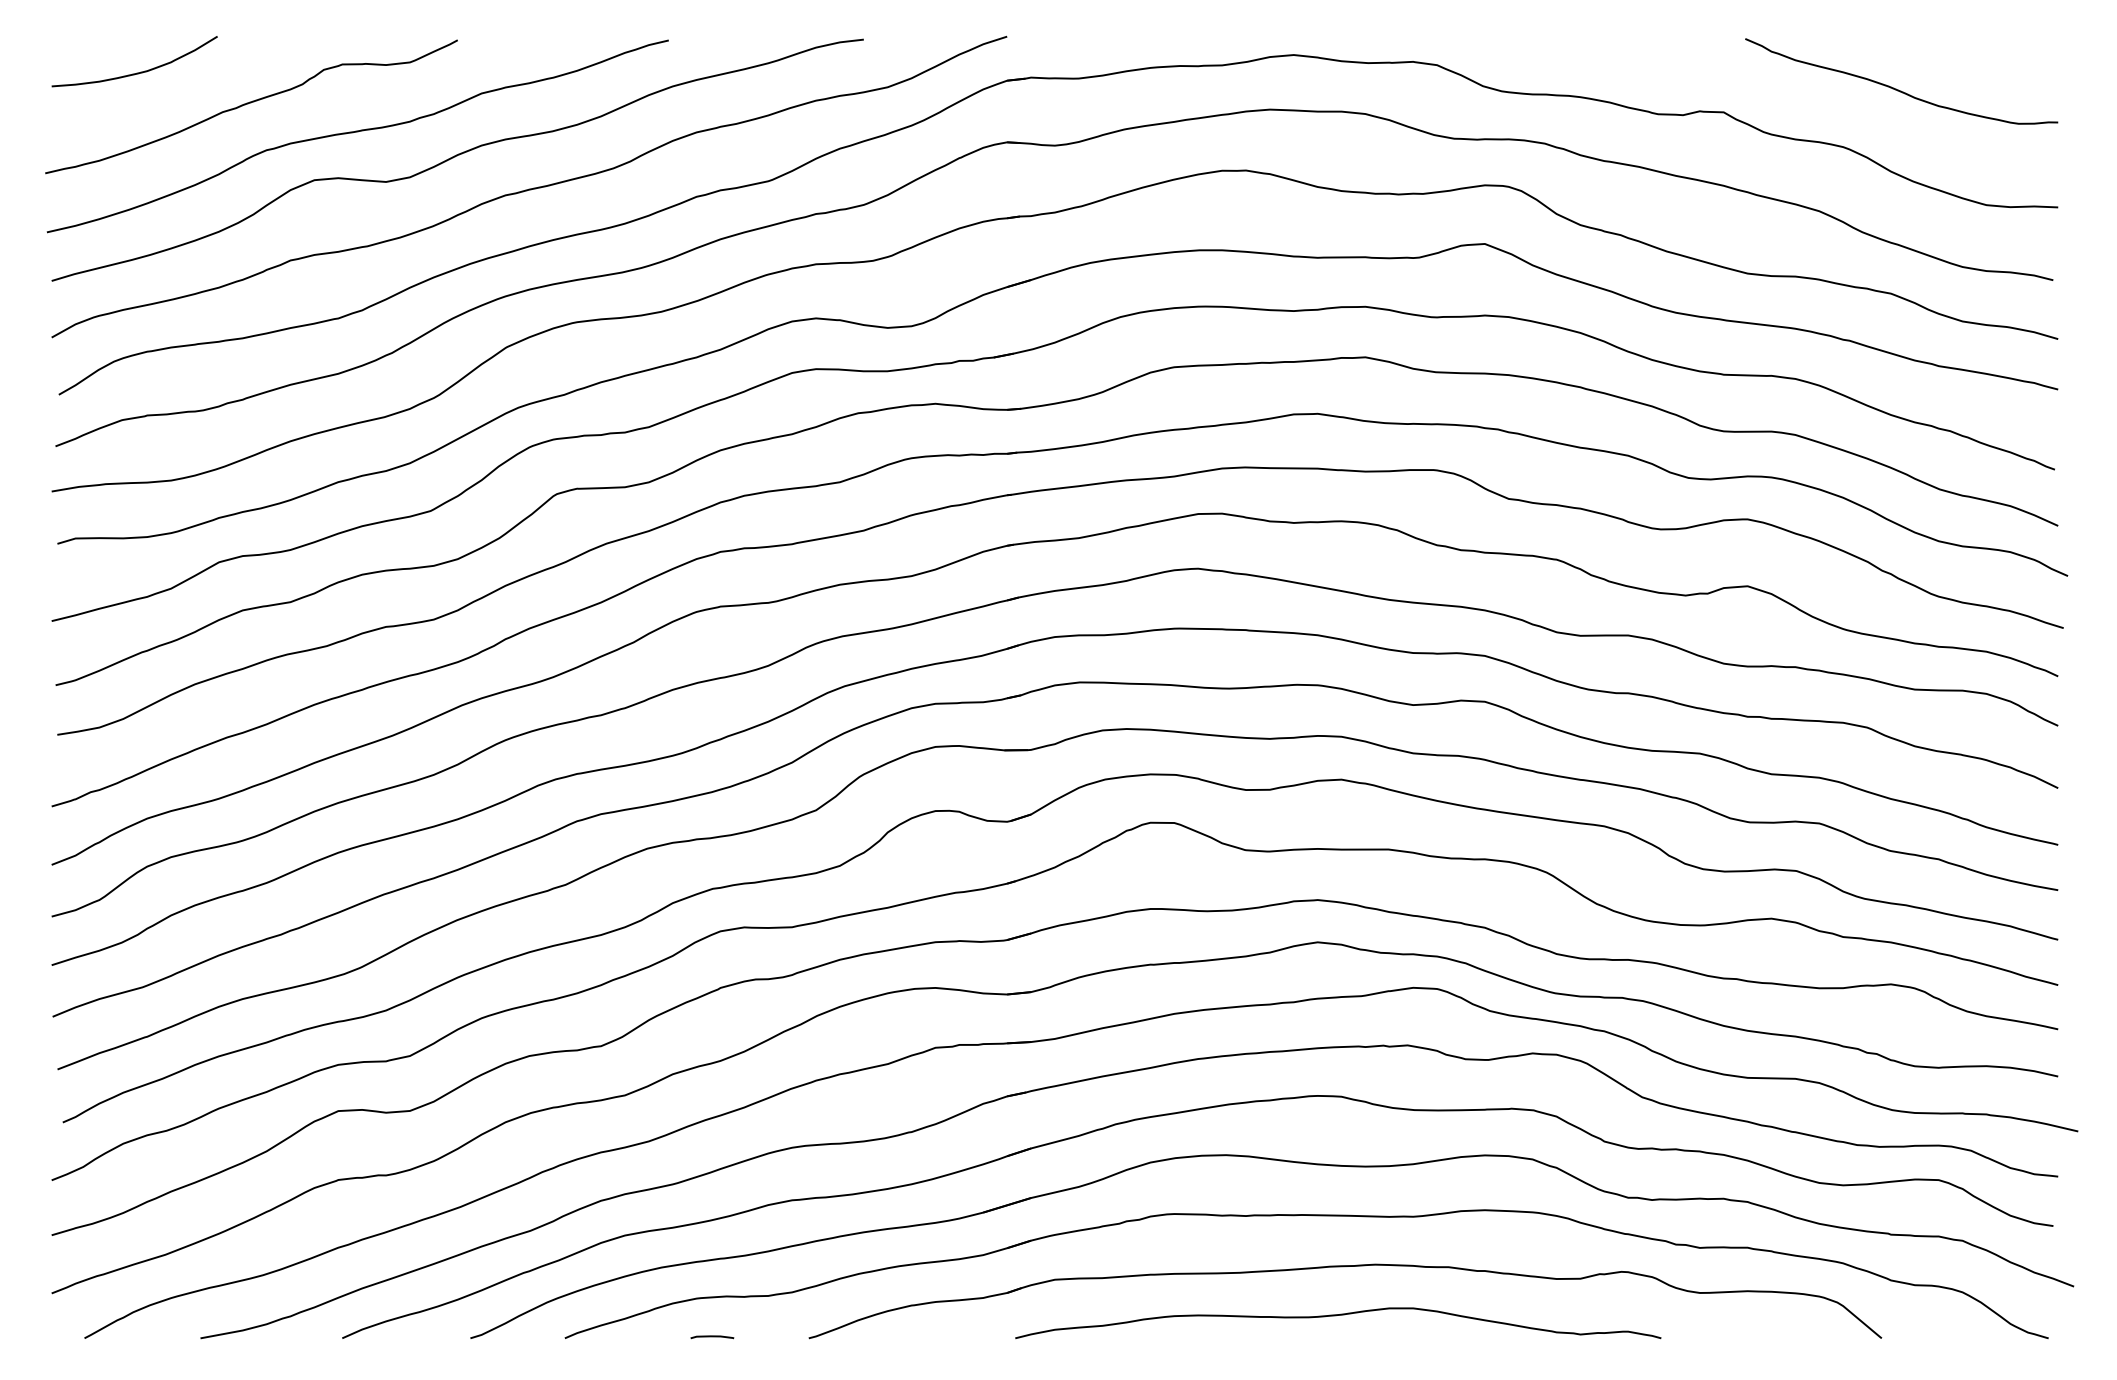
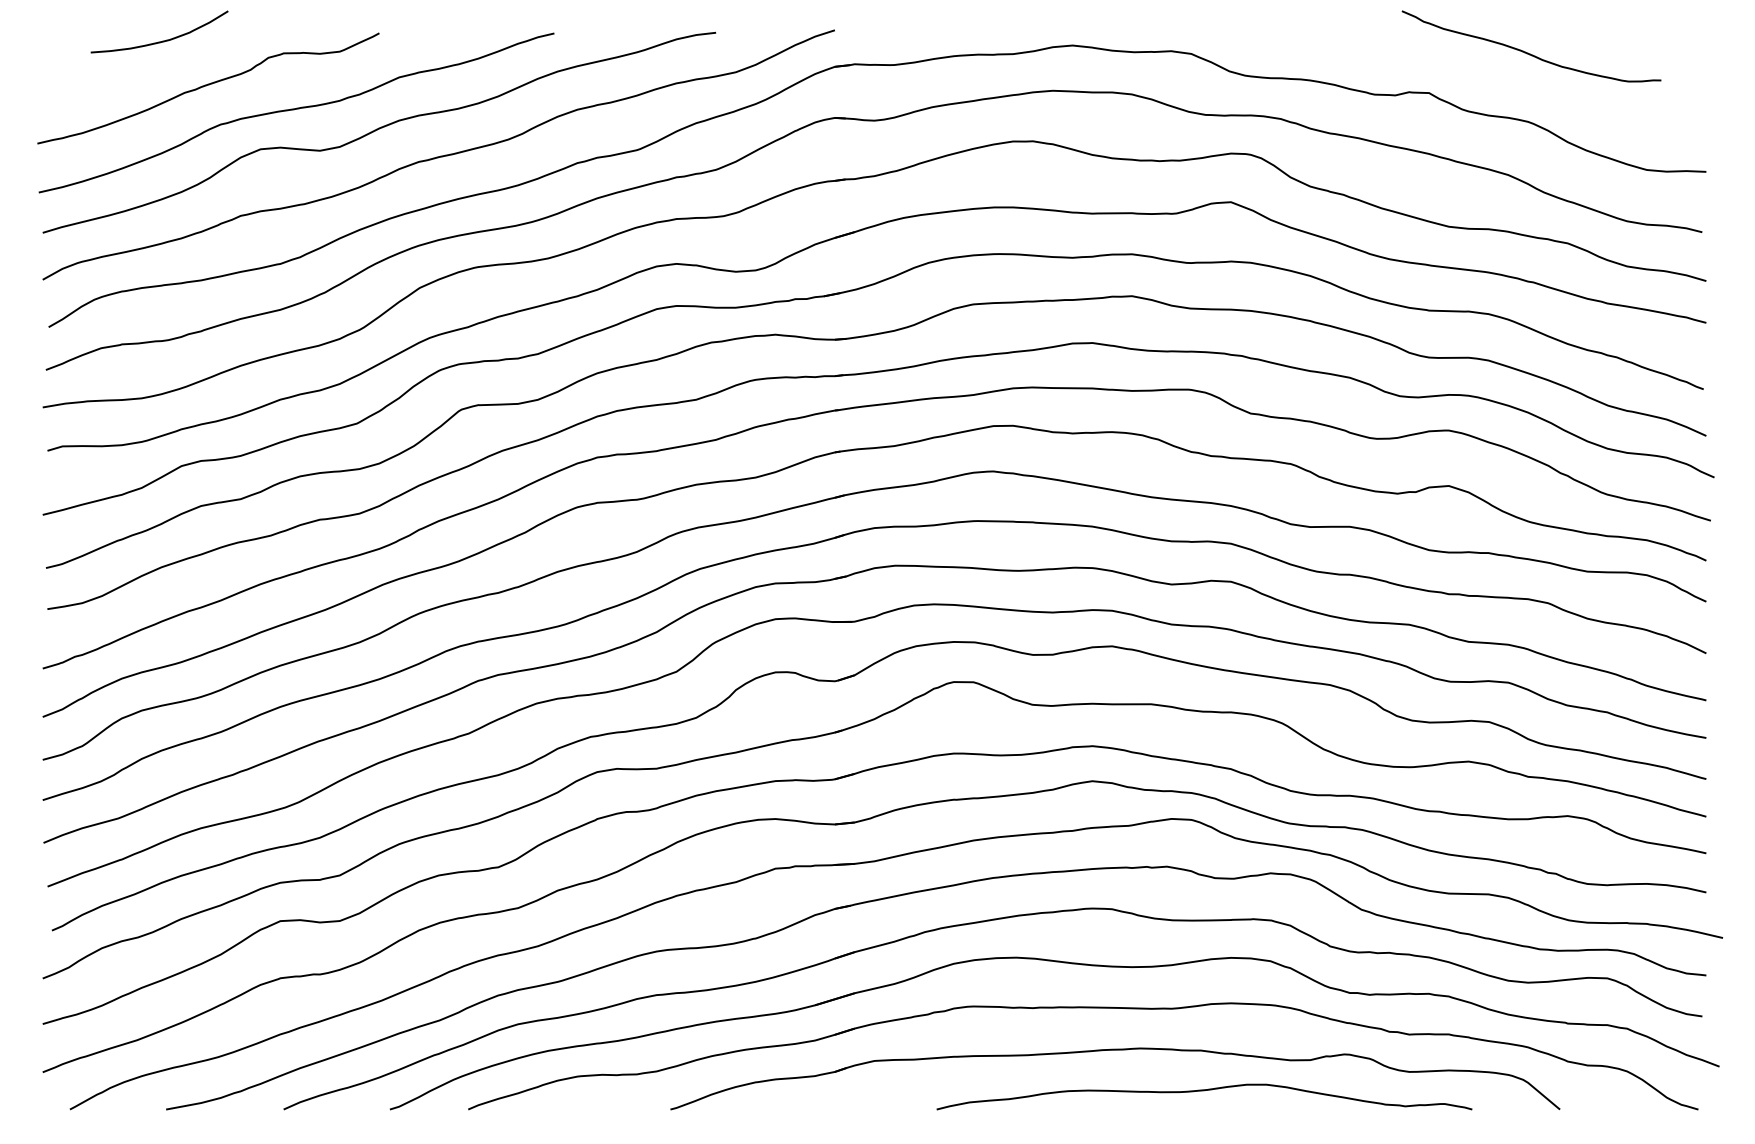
curve: (138, 71) -> (162, 40), moved
curve: (1897, 88) -> (1528, 52), moved
curve: (1338, 1316) -> (1204, 1091), moved
curve: (712, 1337) -> (590, 1108), removed

